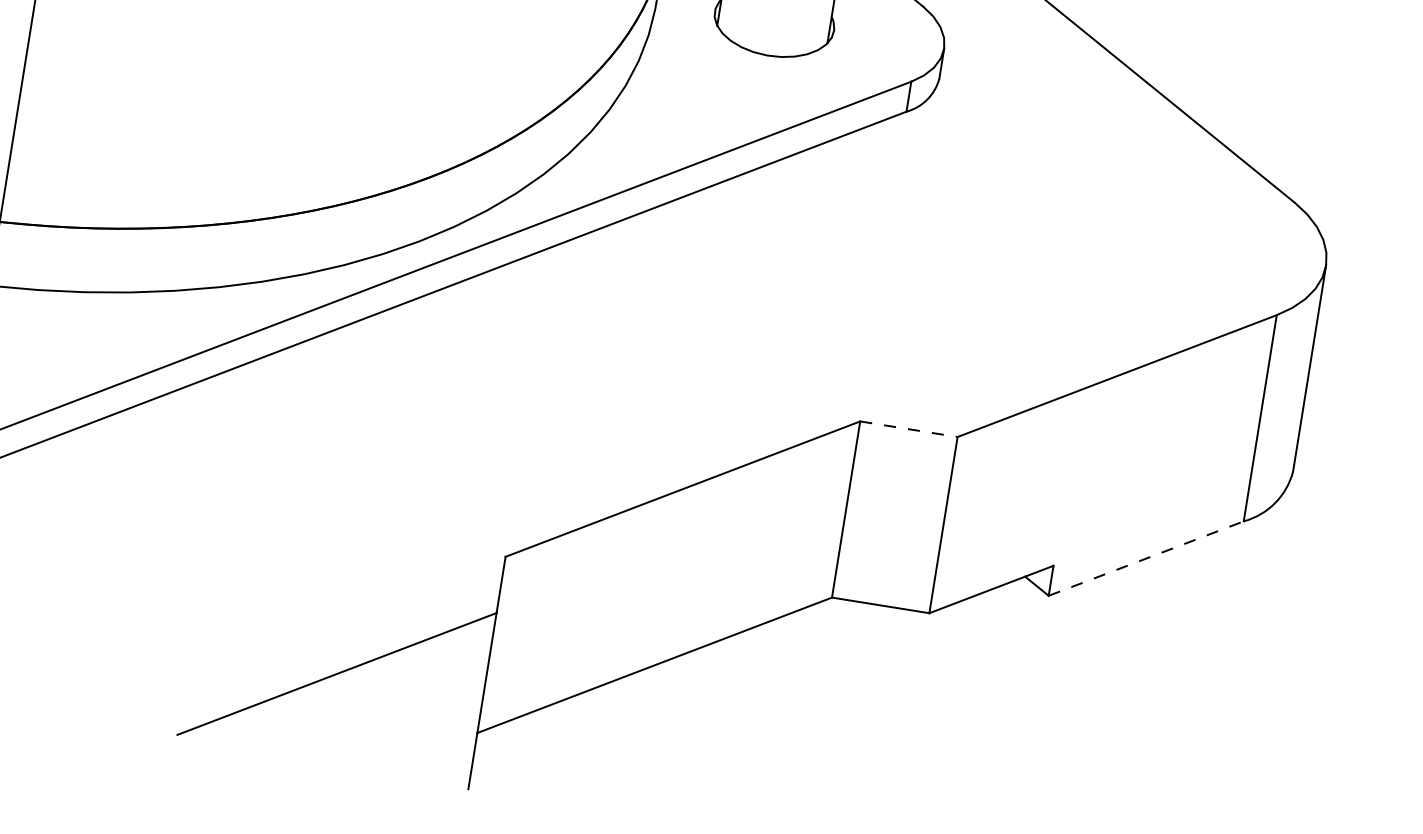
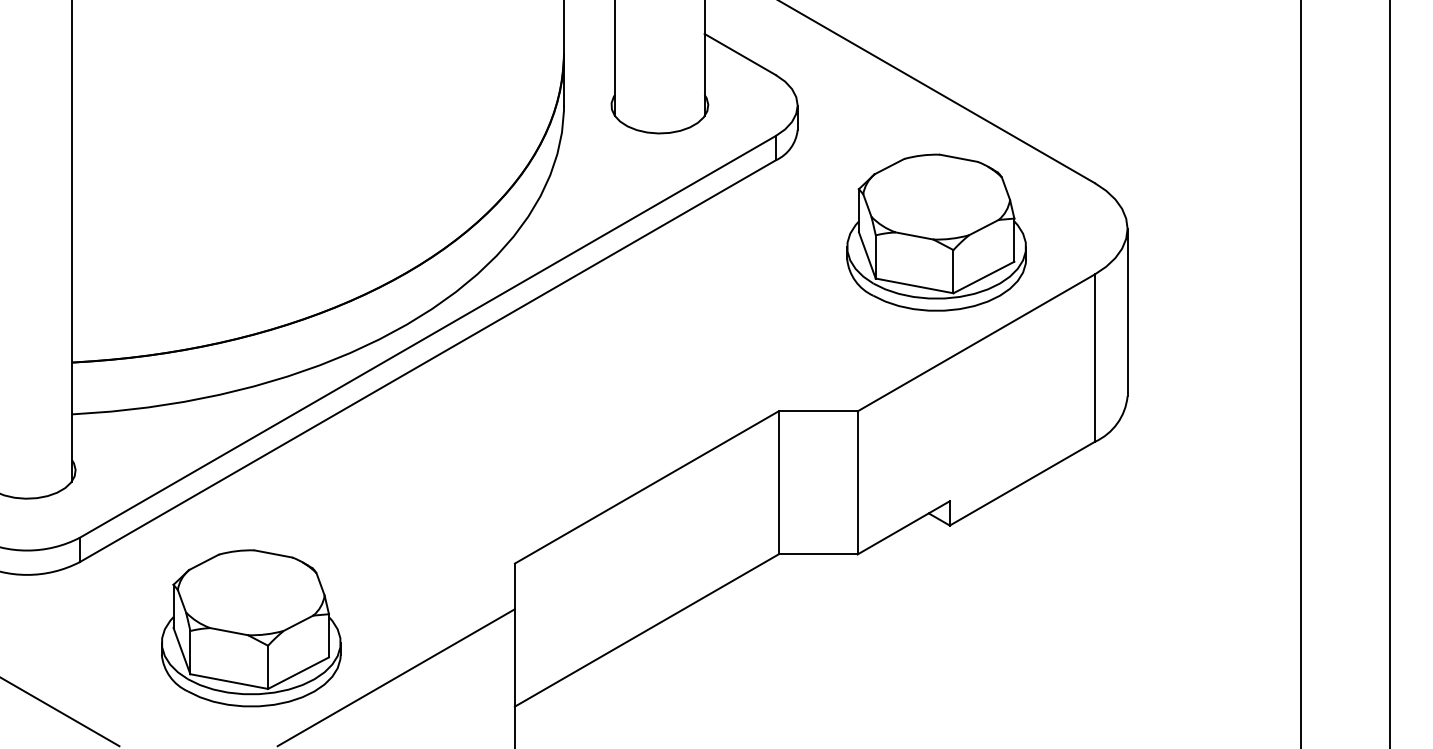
part: (1090, 232) -> (936, 232), added
line: (909, 429) -> (818, 411), dashed -> solid
line: (1146, 558) -> (1022, 483), dashed -> solid
part: (168, 584) -> (251, 628), added

